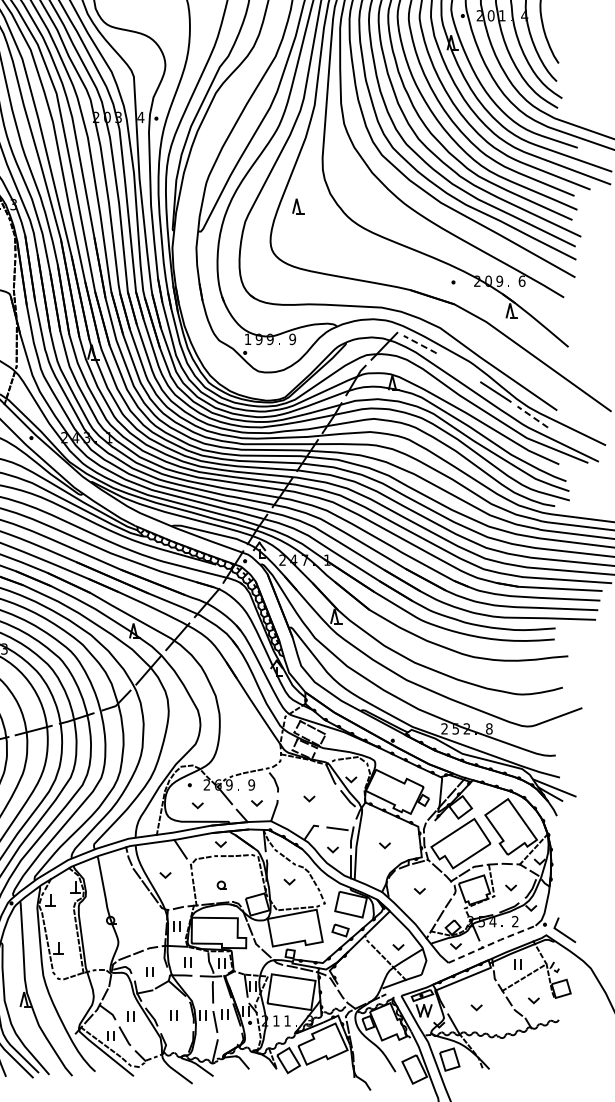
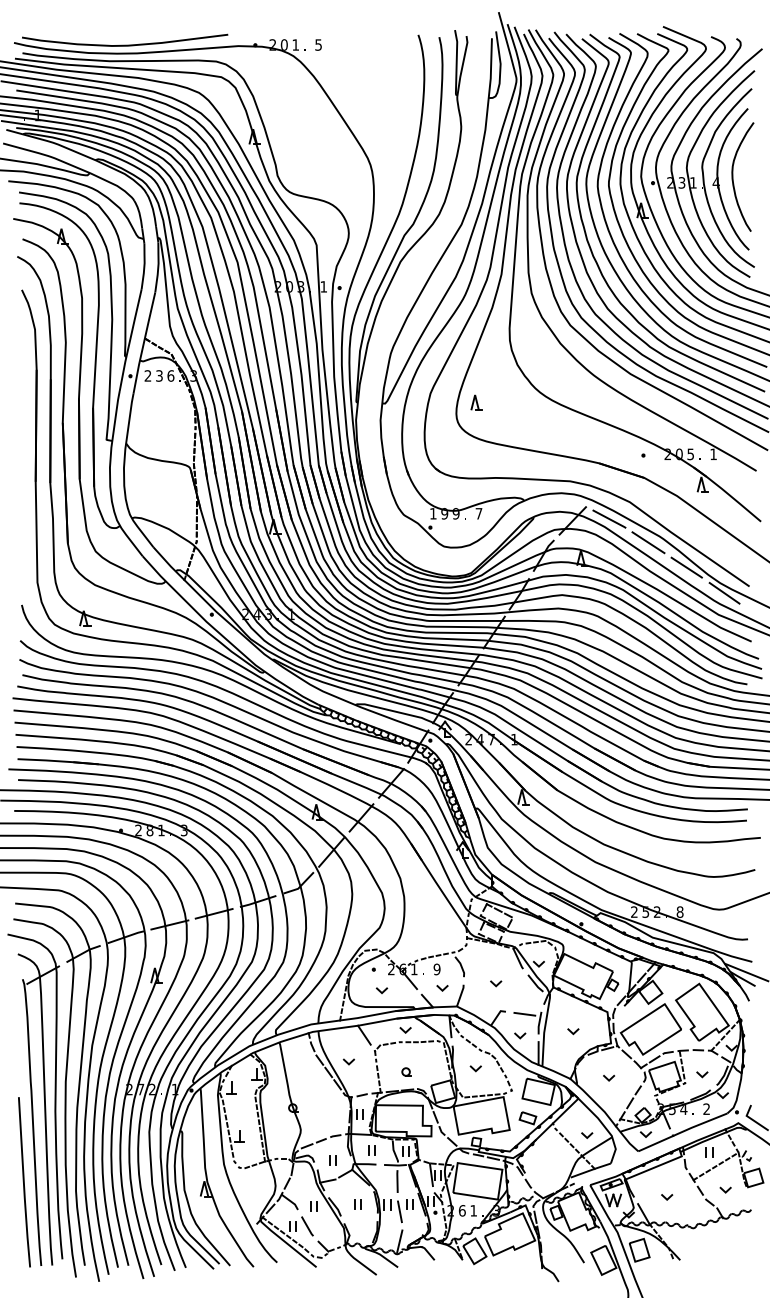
text: (490, 15) -> (681, 182), 0 -> 3
text: (140, 117) -> (323, 286), 4 -> 1
part: (298, 206) -> (476, 402), moved
text: (499, 280) -> (690, 453), 9 -> 5
text: (521, 281) -> (713, 454), 6 -> 1
text: (292, 339) -> (478, 513), 9 -> 7
line: (420, 344) -> (609, 519), dashed -> solid
line: (458, 367) -> (648, 542), added
line: (533, 417) -> (725, 593), dashed -> solid
text: (228, 785) -> (413, 969), 9 -> 1
line: (491, 943) -> (682, 1131), dashed -> solid
text: (275, 1020) -> (461, 1210), 1 -> 6

